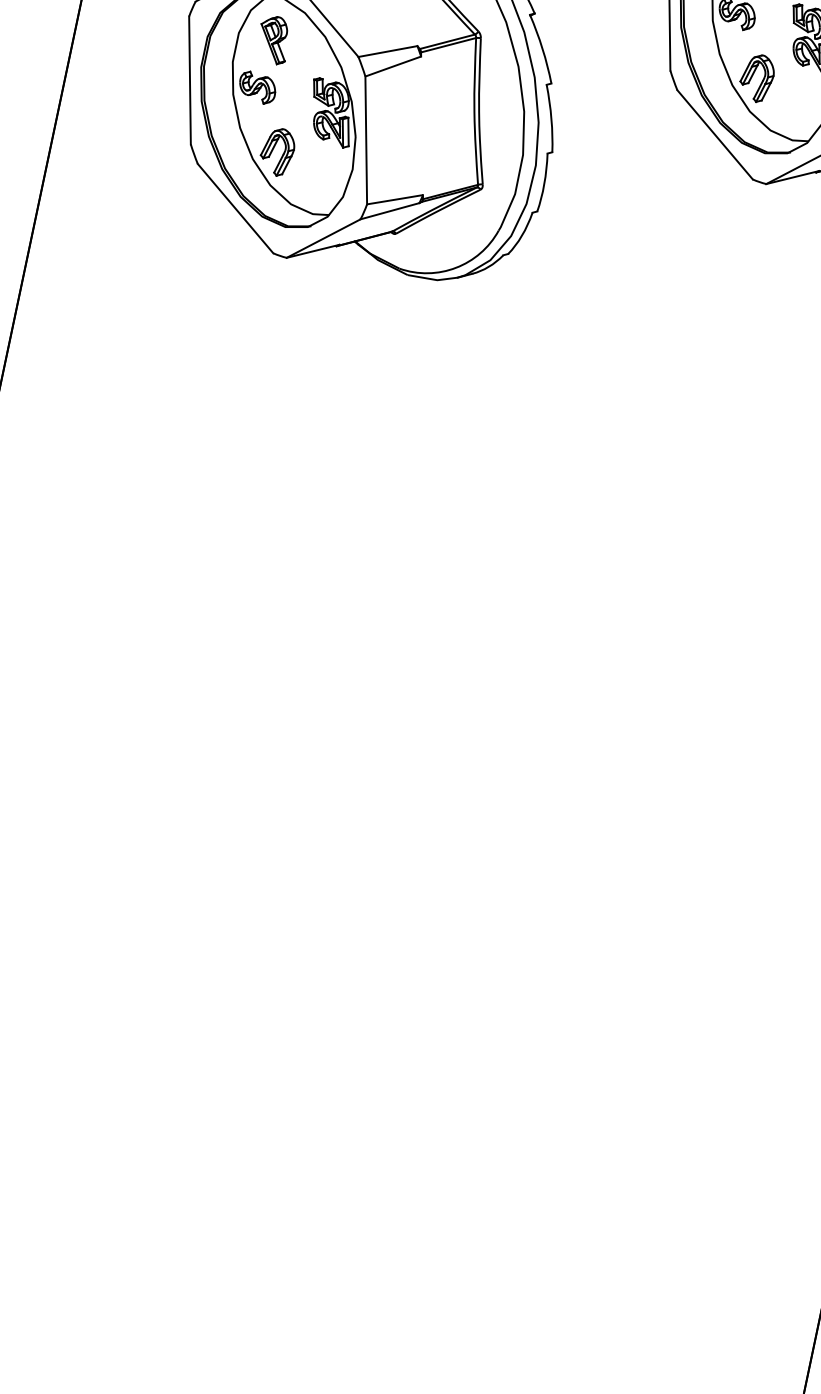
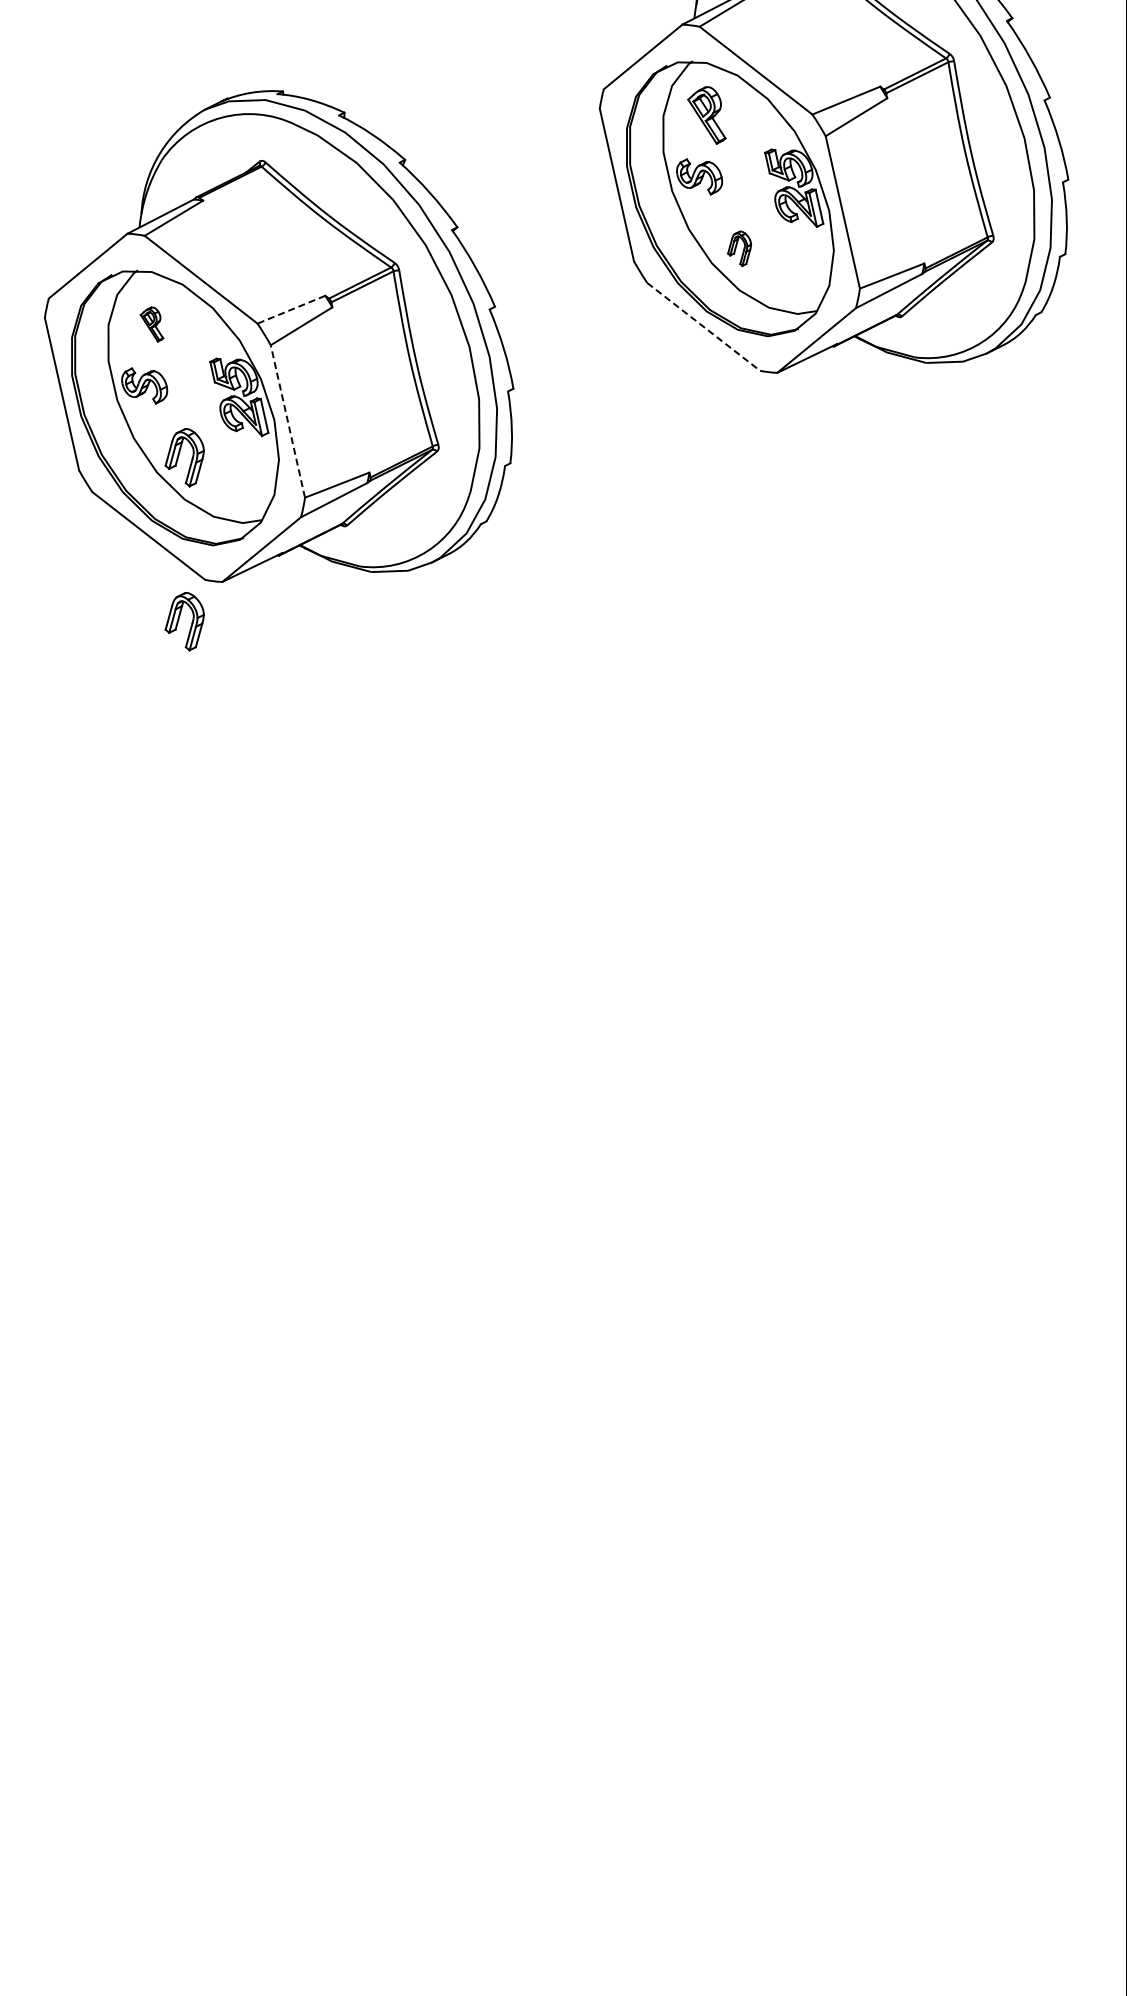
part: (273, 39) -> (151, 324), size x0.6
line: (388, 51) -> (291, 309), solid -> dashed
part: (756, 78) -> (739, 248), size x0.6
line: (715, 135) -> (704, 327), solid -> dashed
line: (365, 140) -> (287, 421), solid -> dashed
part: (249, 283) -> (184, 621), added

